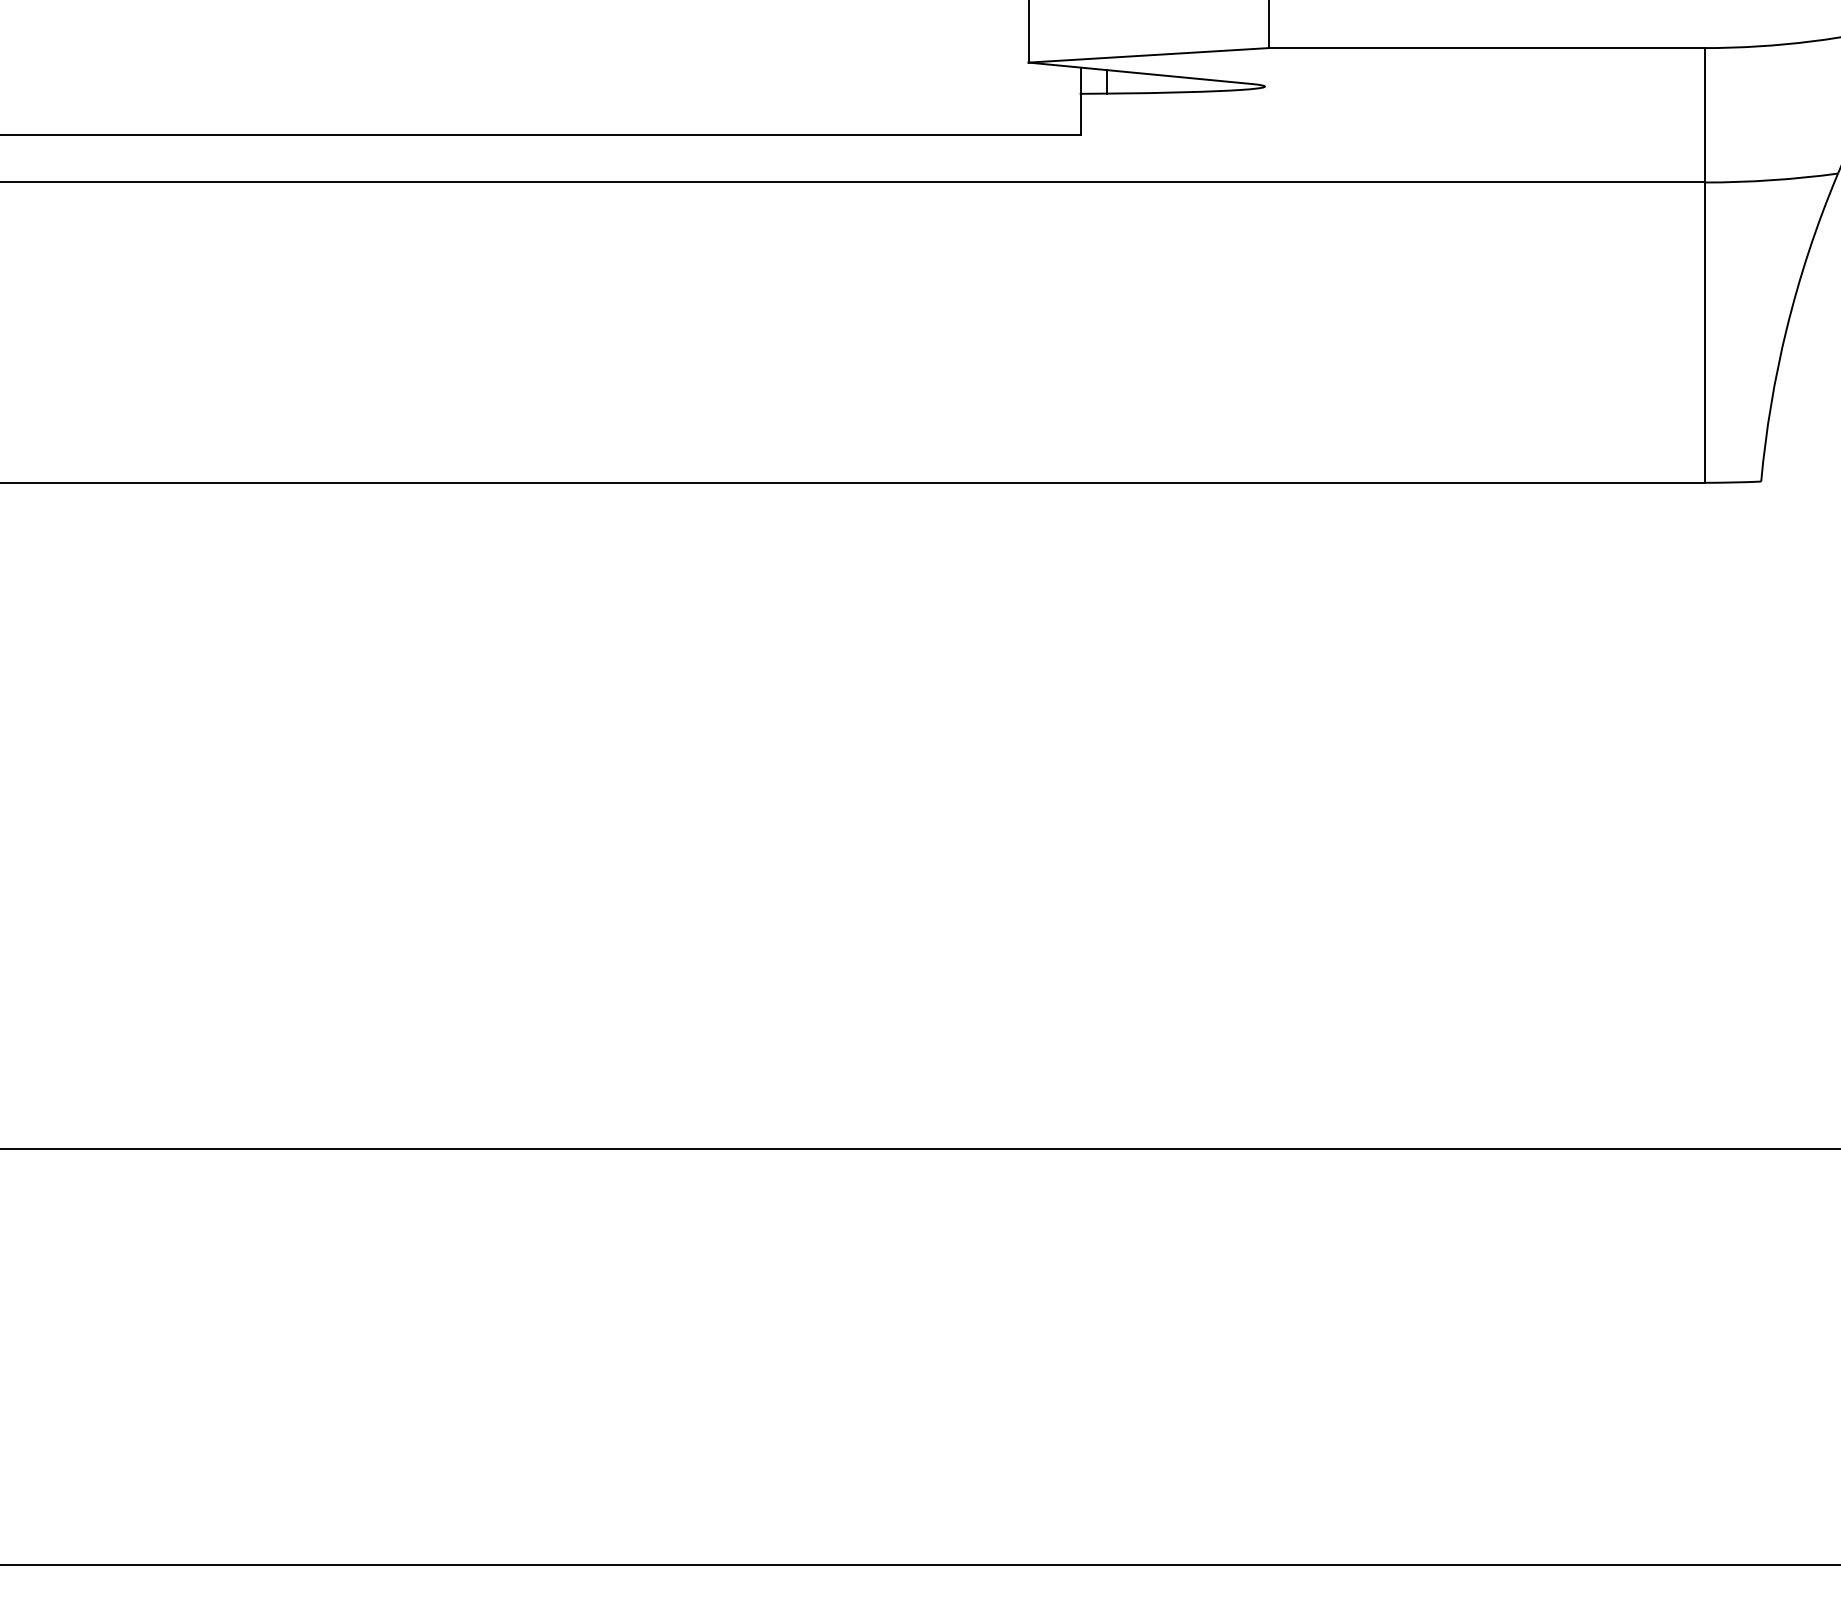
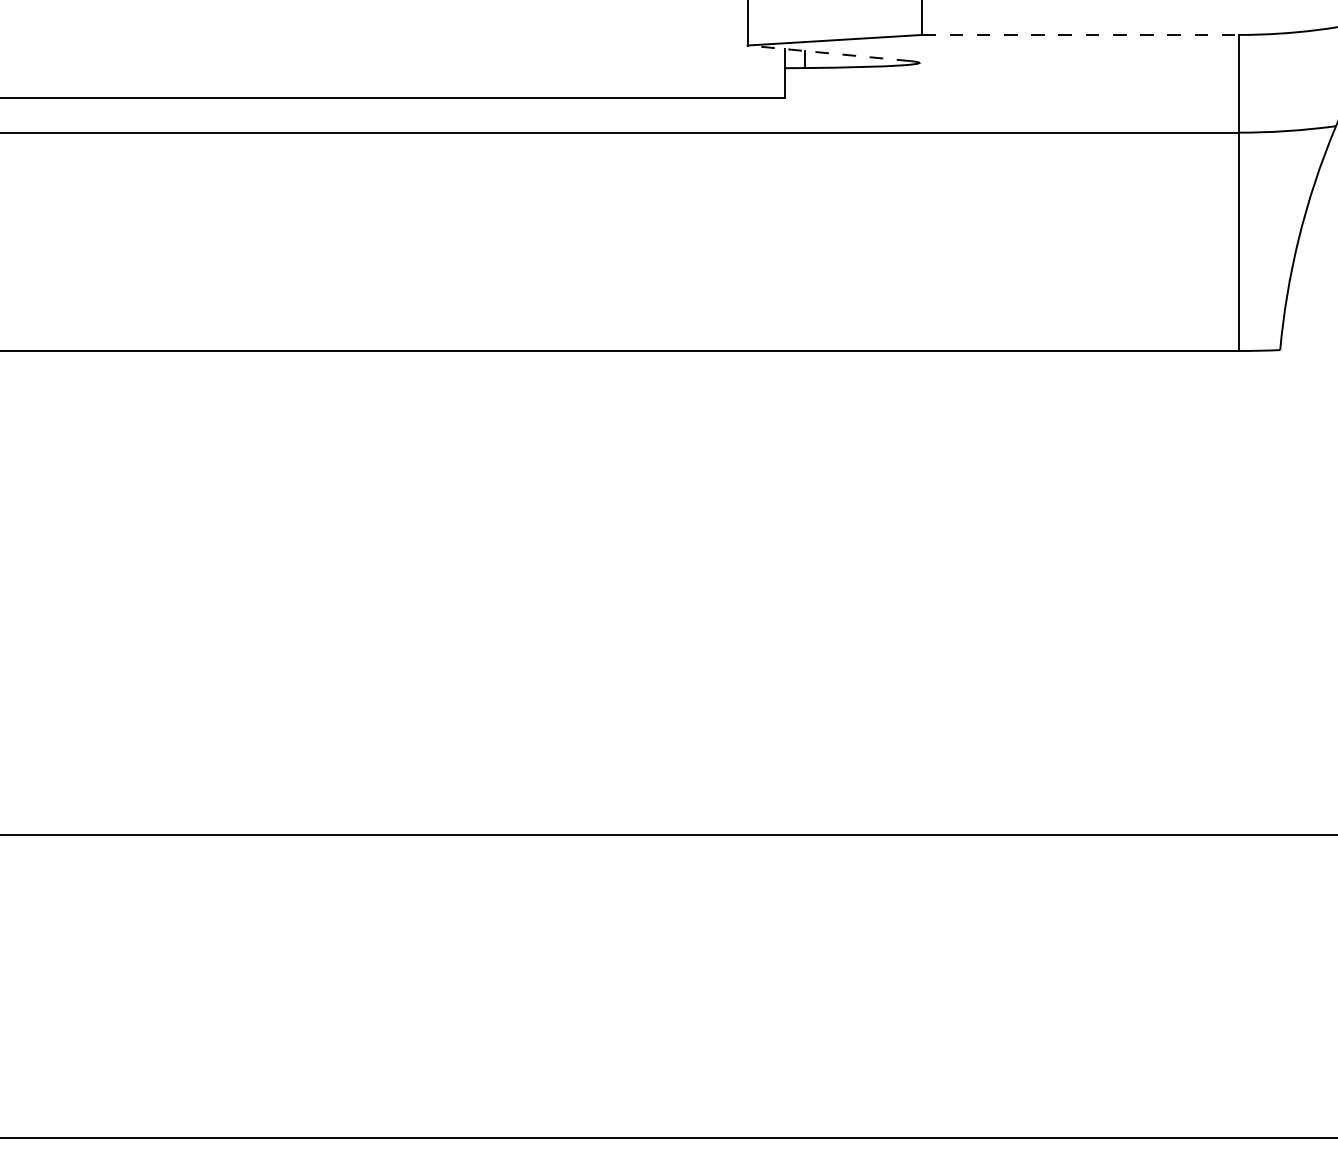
line: (1486, 48) -> (1080, 35), solid -> dashed
line: (1140, 73) -> (828, 53), solid -> dashed

